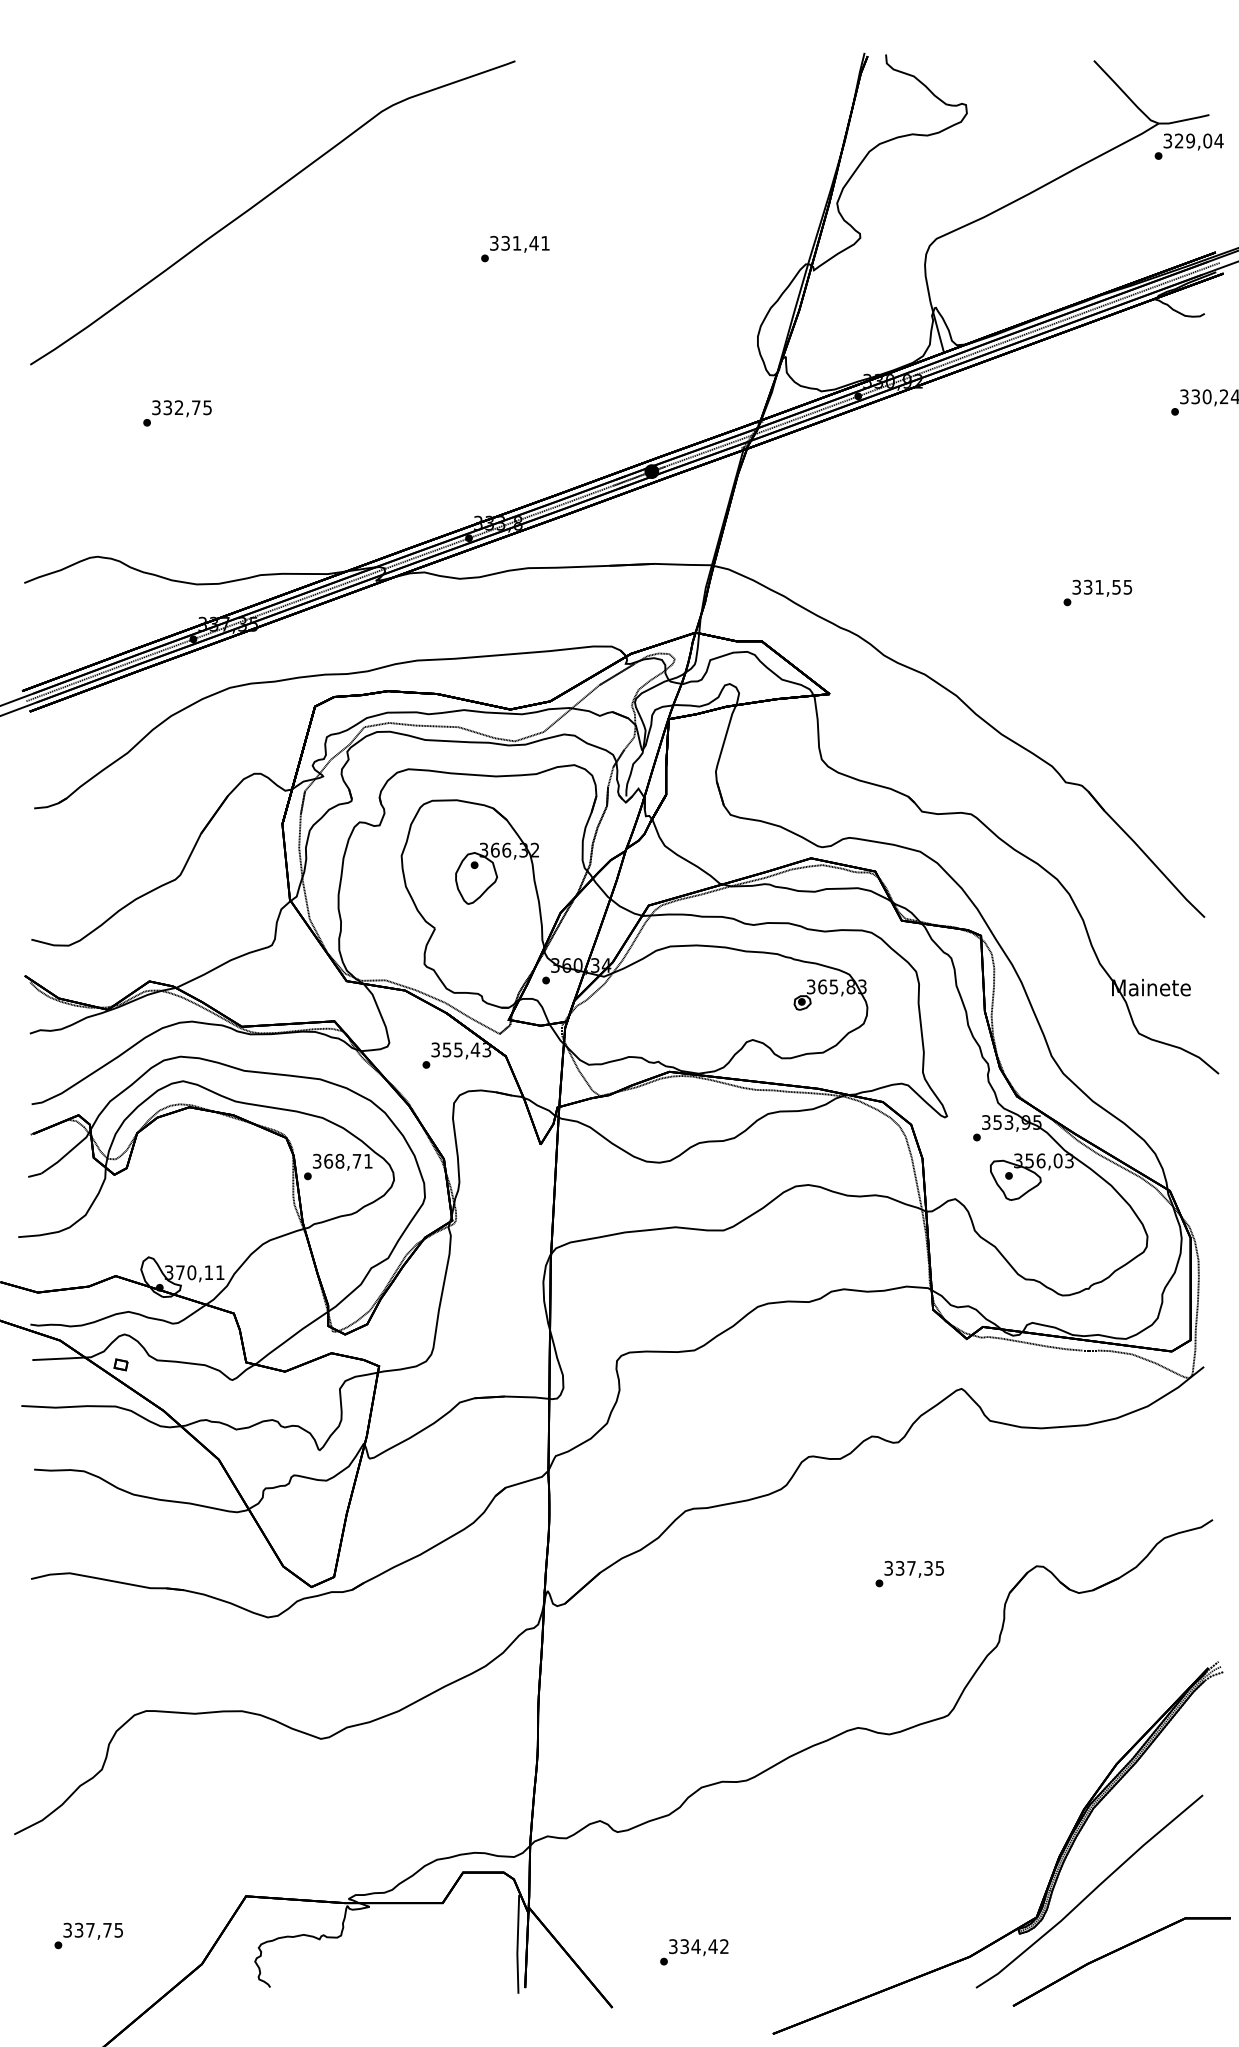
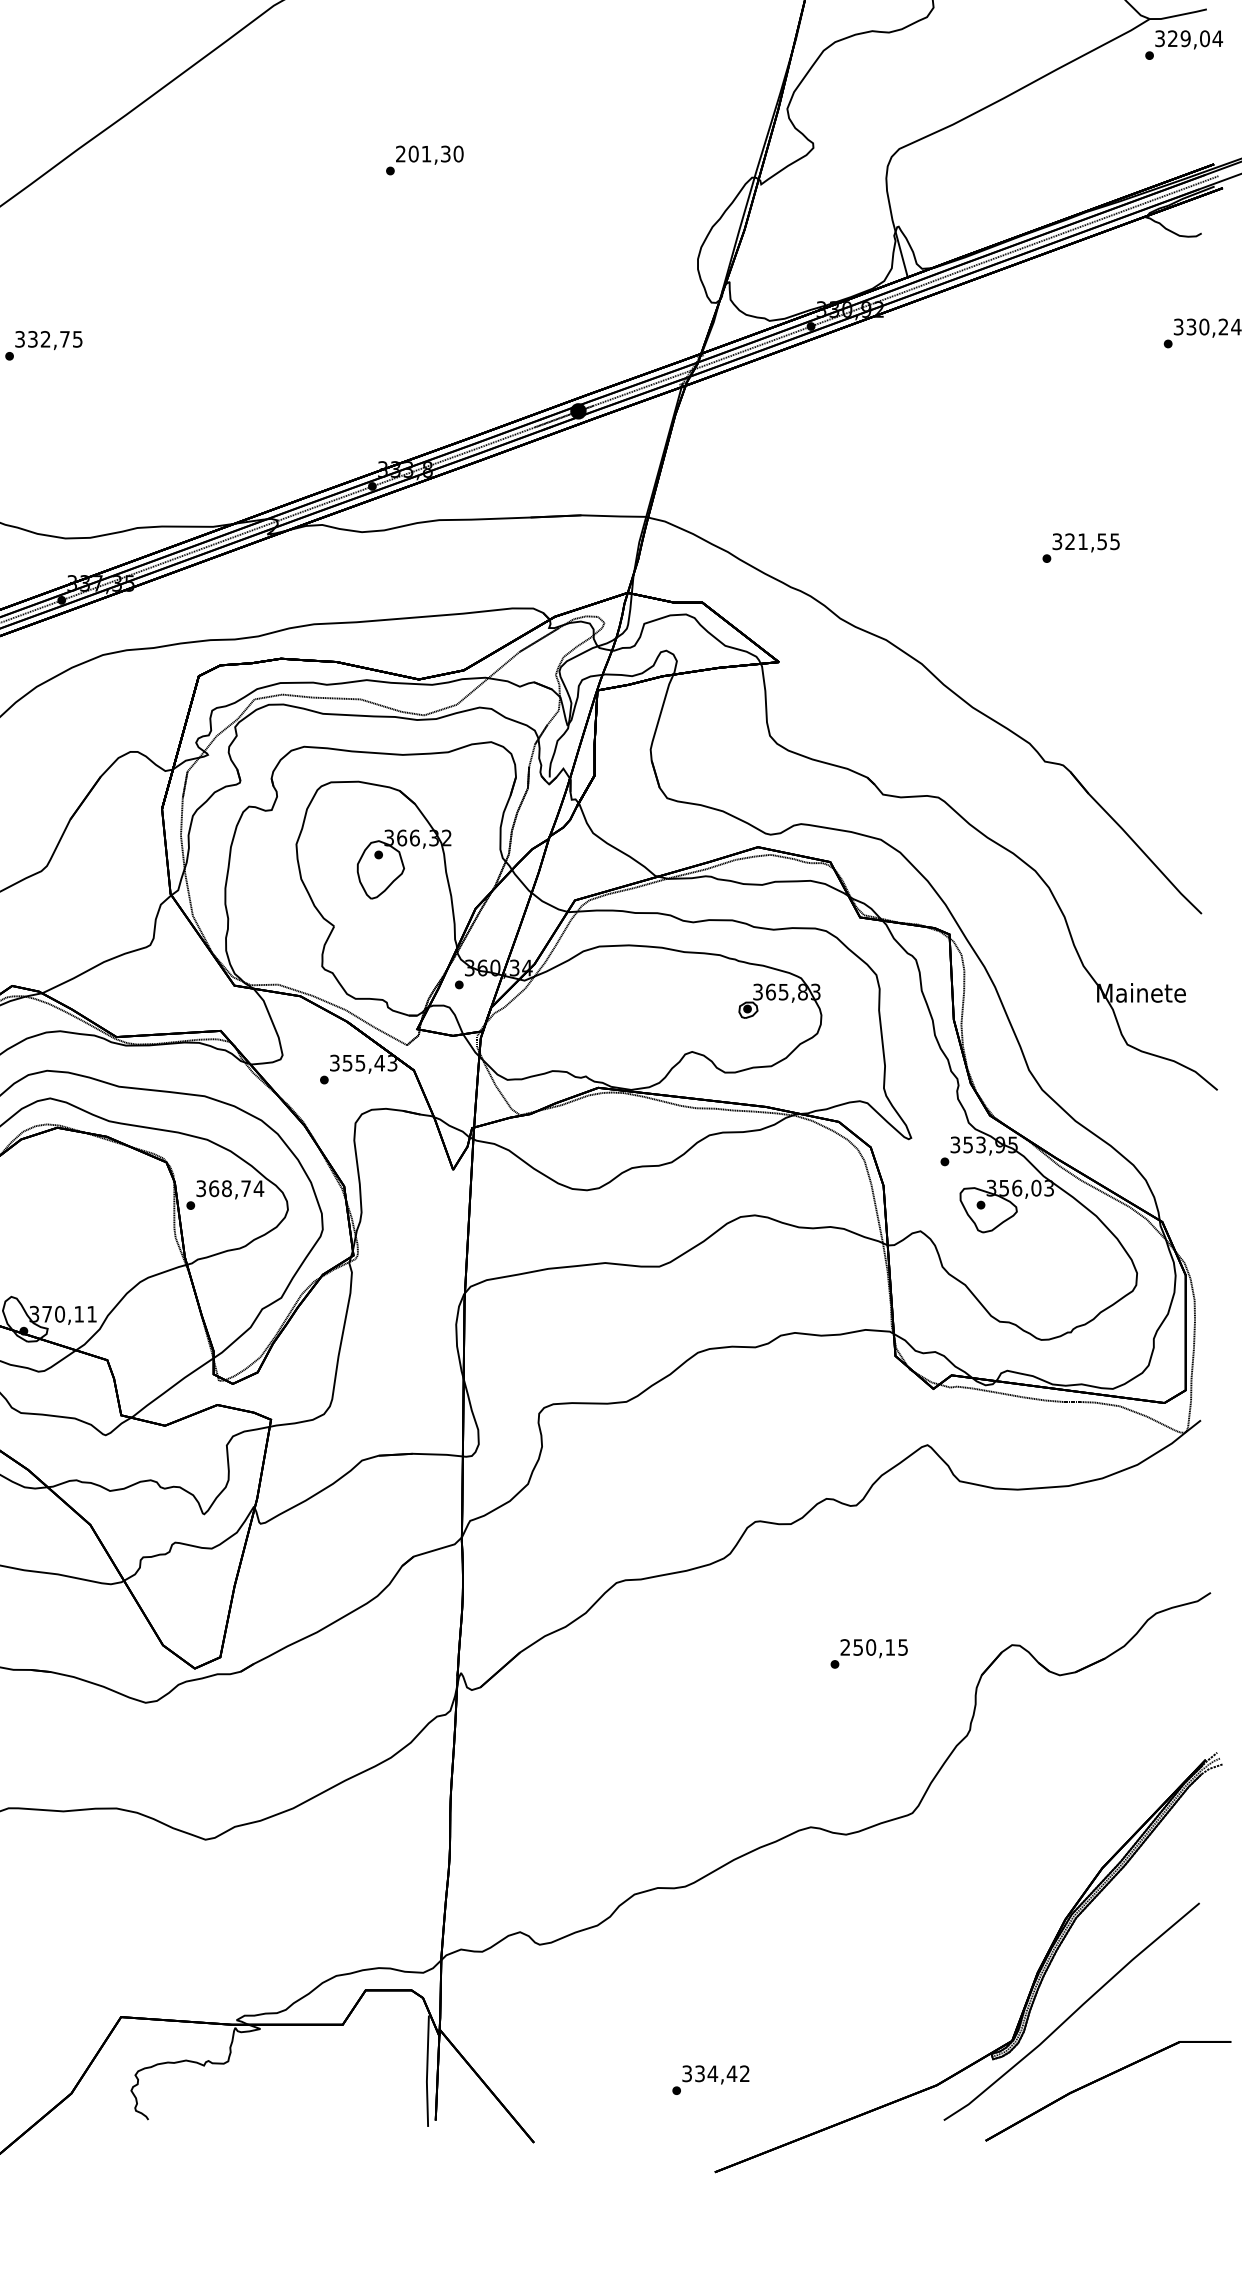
text: (519, 242) -> (429, 153), 331,41 -> 201,30
text: (1087, 587) -> (1069, 541), 331,55 -> 321,55
text: (368, 1161) -> (259, 1188), 368,71 -> 368,74
text: (908, 1567) -> (867, 1646), 337,35 -> 250,15
text: (694, 1952) -> (711, 2080), moved

